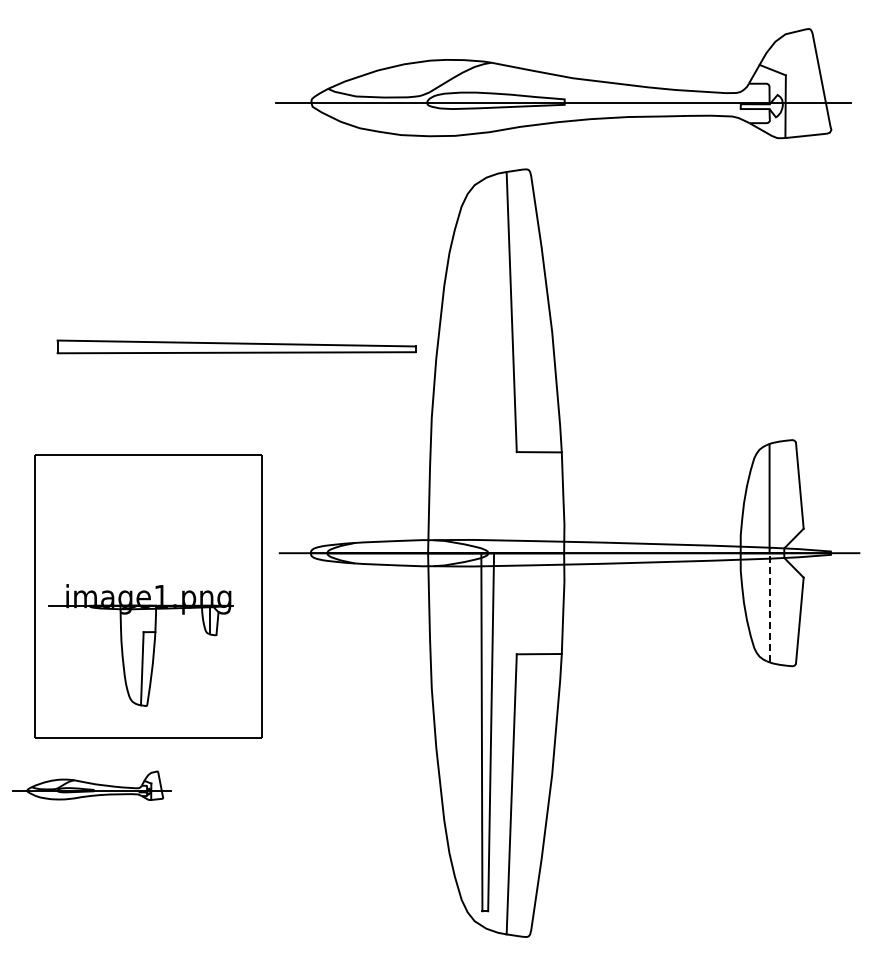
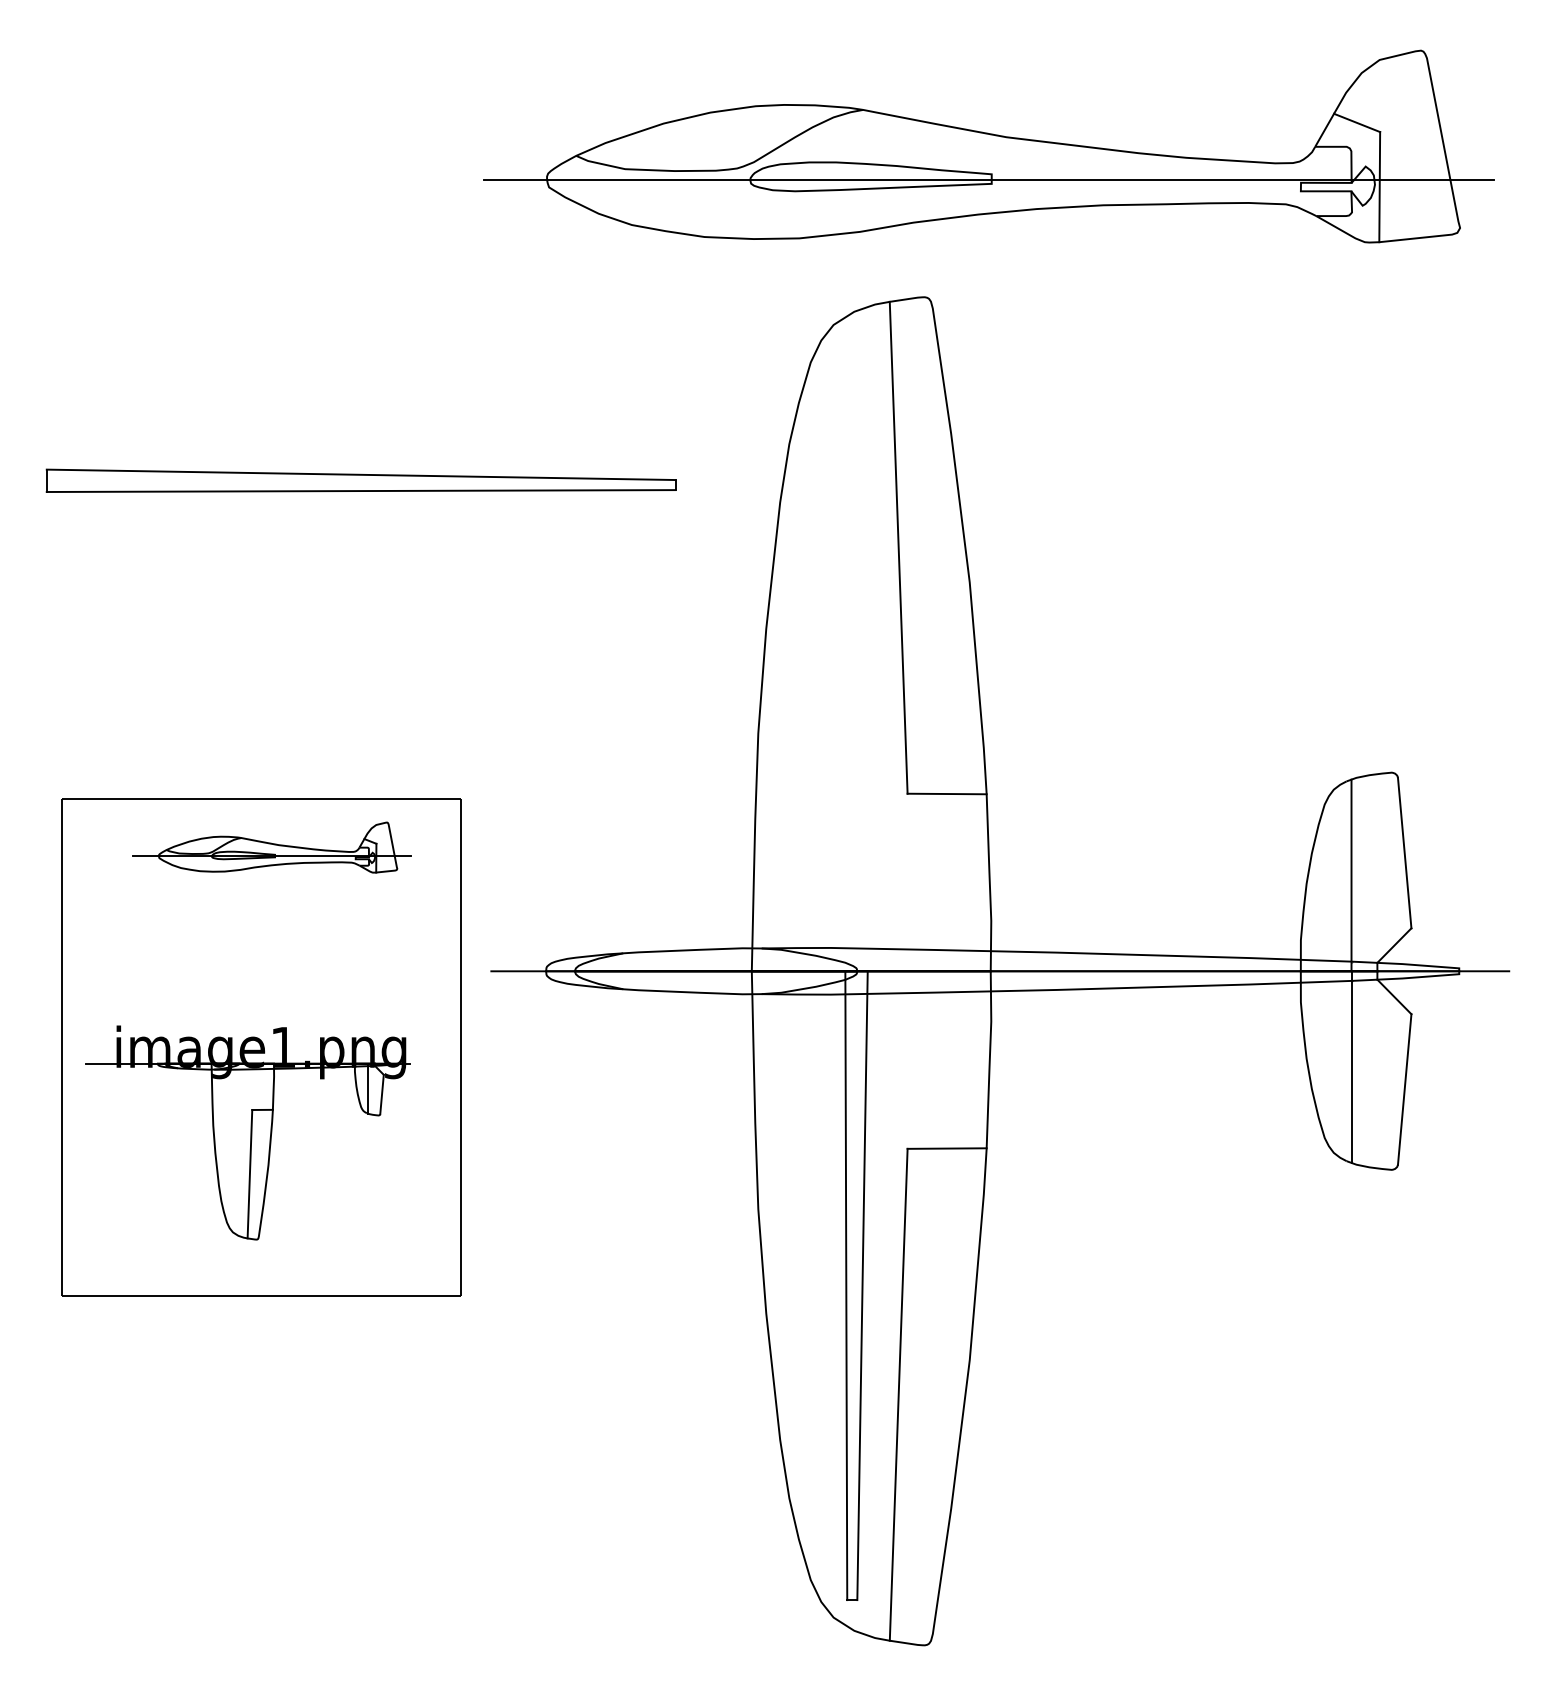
part: (236, 346) -> (360, 480), moved
line: (769, 607) -> (1351, 1066), dashed -> solid
part: (91, 785) -> (271, 847), moved

